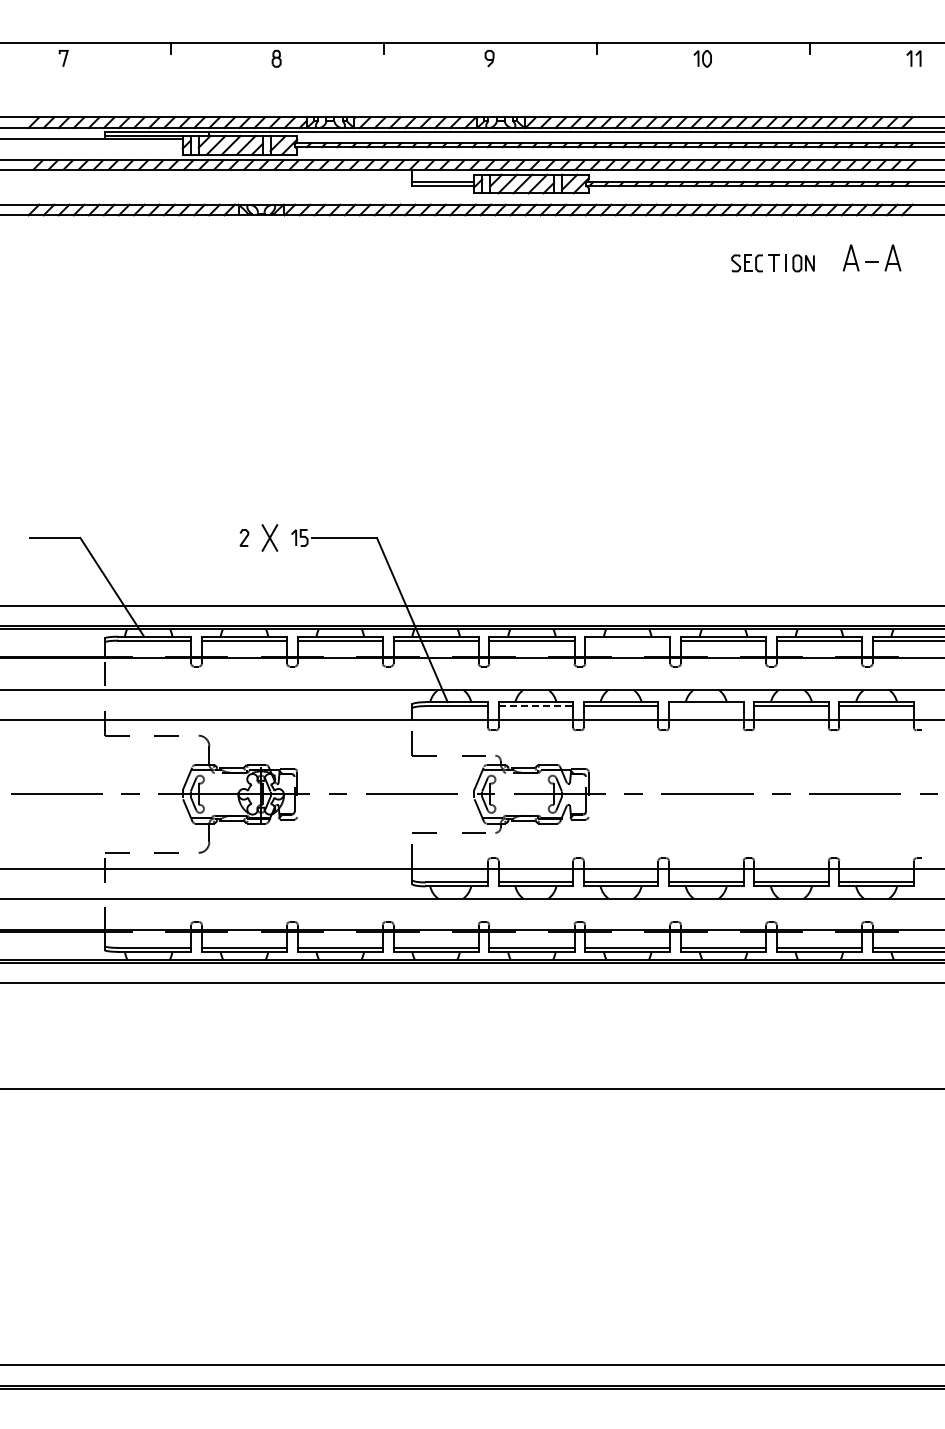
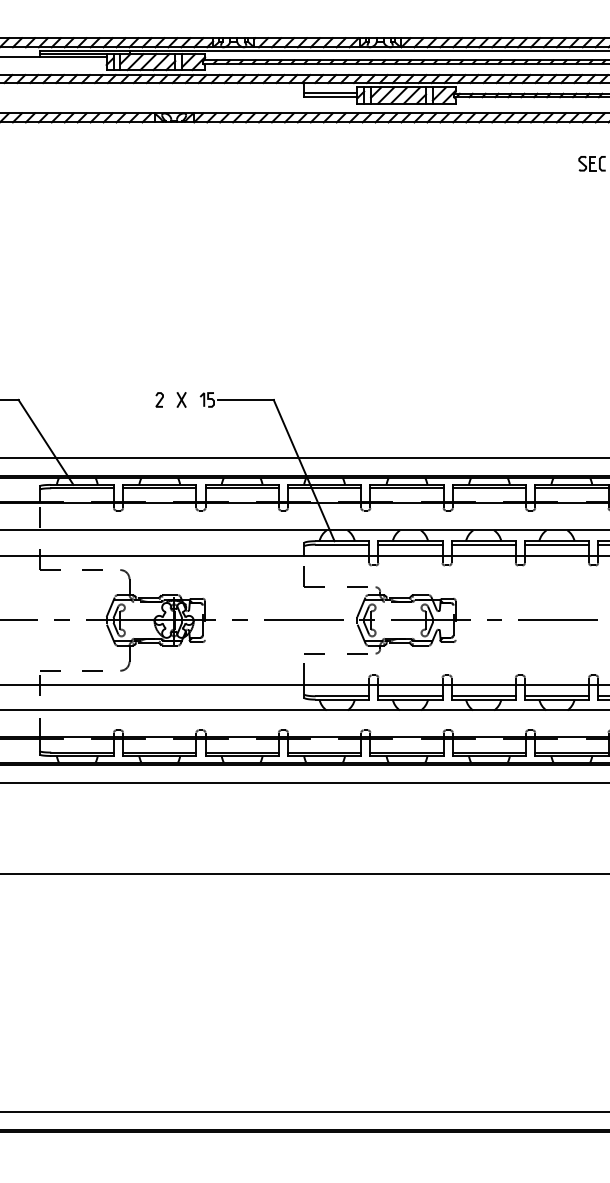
part: (269, 537) -> (181, 399), size x0.62
line: (627, 640) -> (489, 488), added
line: (536, 706) -> (410, 544), dashed -> solid
line: (706, 706) -> (557, 544), added

